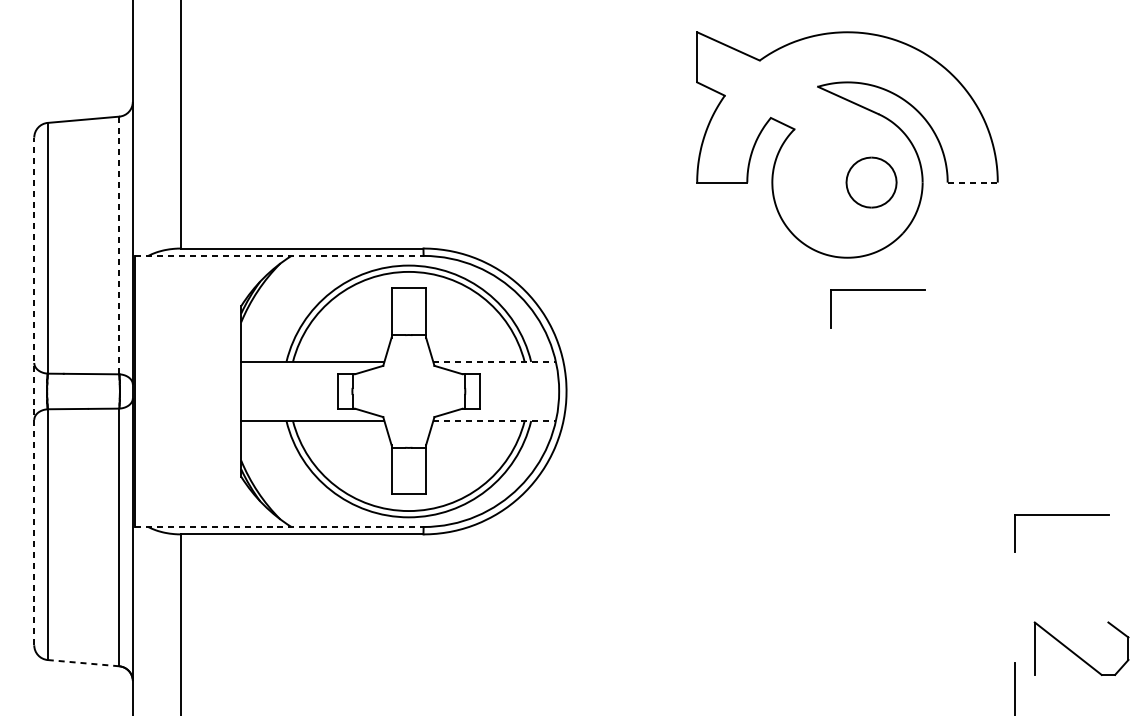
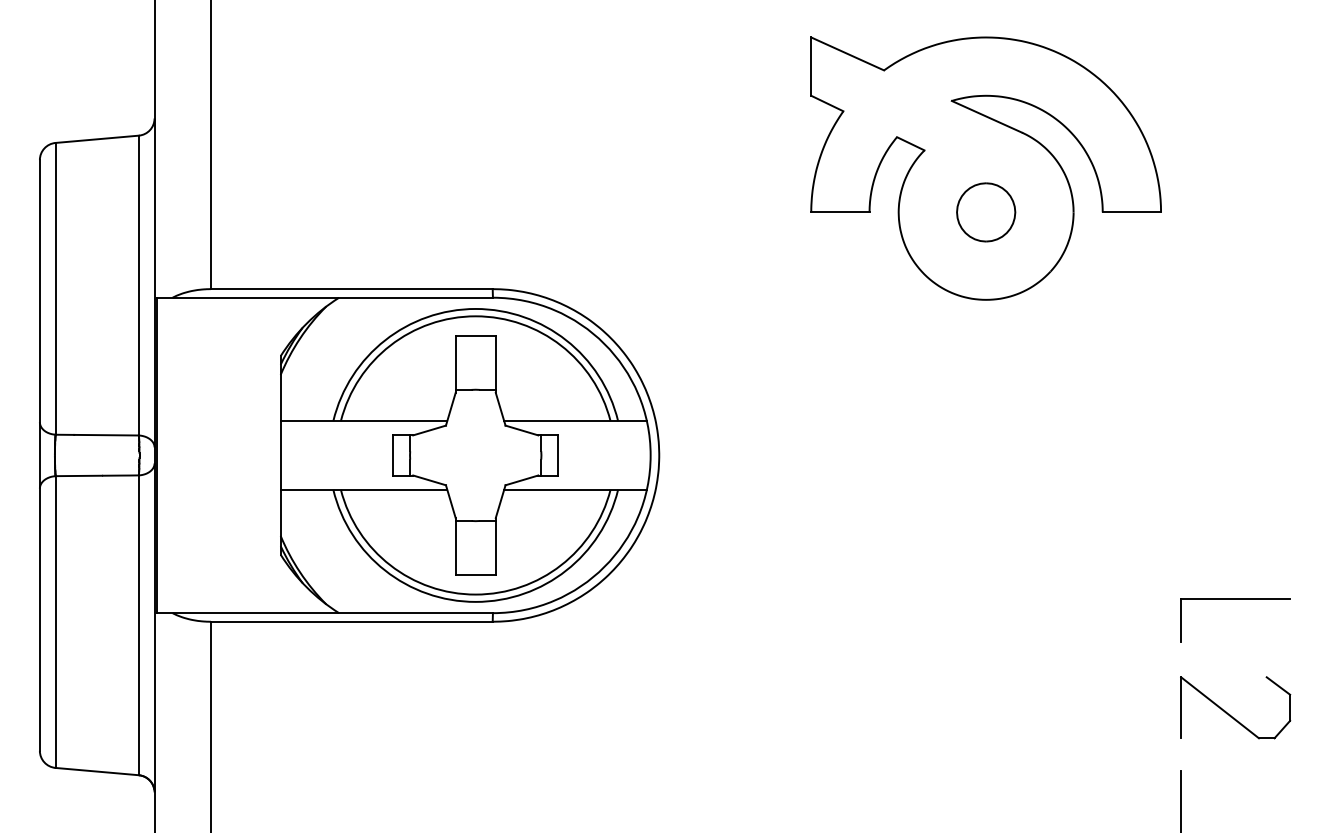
part: (871, 182) -> (986, 212), moved
line: (973, 182) -> (1132, 212), dashed -> solid
line: (119, 245) -> (138, 285), dashed -> solid
line: (279, 255) -> (325, 297), dashed -> solid
part: (877, 290) -> (1021, 338), removed
line: (495, 362) -> (576, 421), dashed -> solid
line: (33, 390) -> (39, 454), dashed -> solid
line: (495, 420) -> (576, 489), dashed -> solid
line: (279, 527) -> (325, 613), dashed -> solid
part: (1077, 654) -> (1230, 714), moved
line: (83, 663) -> (97, 771), dashed -> solid

